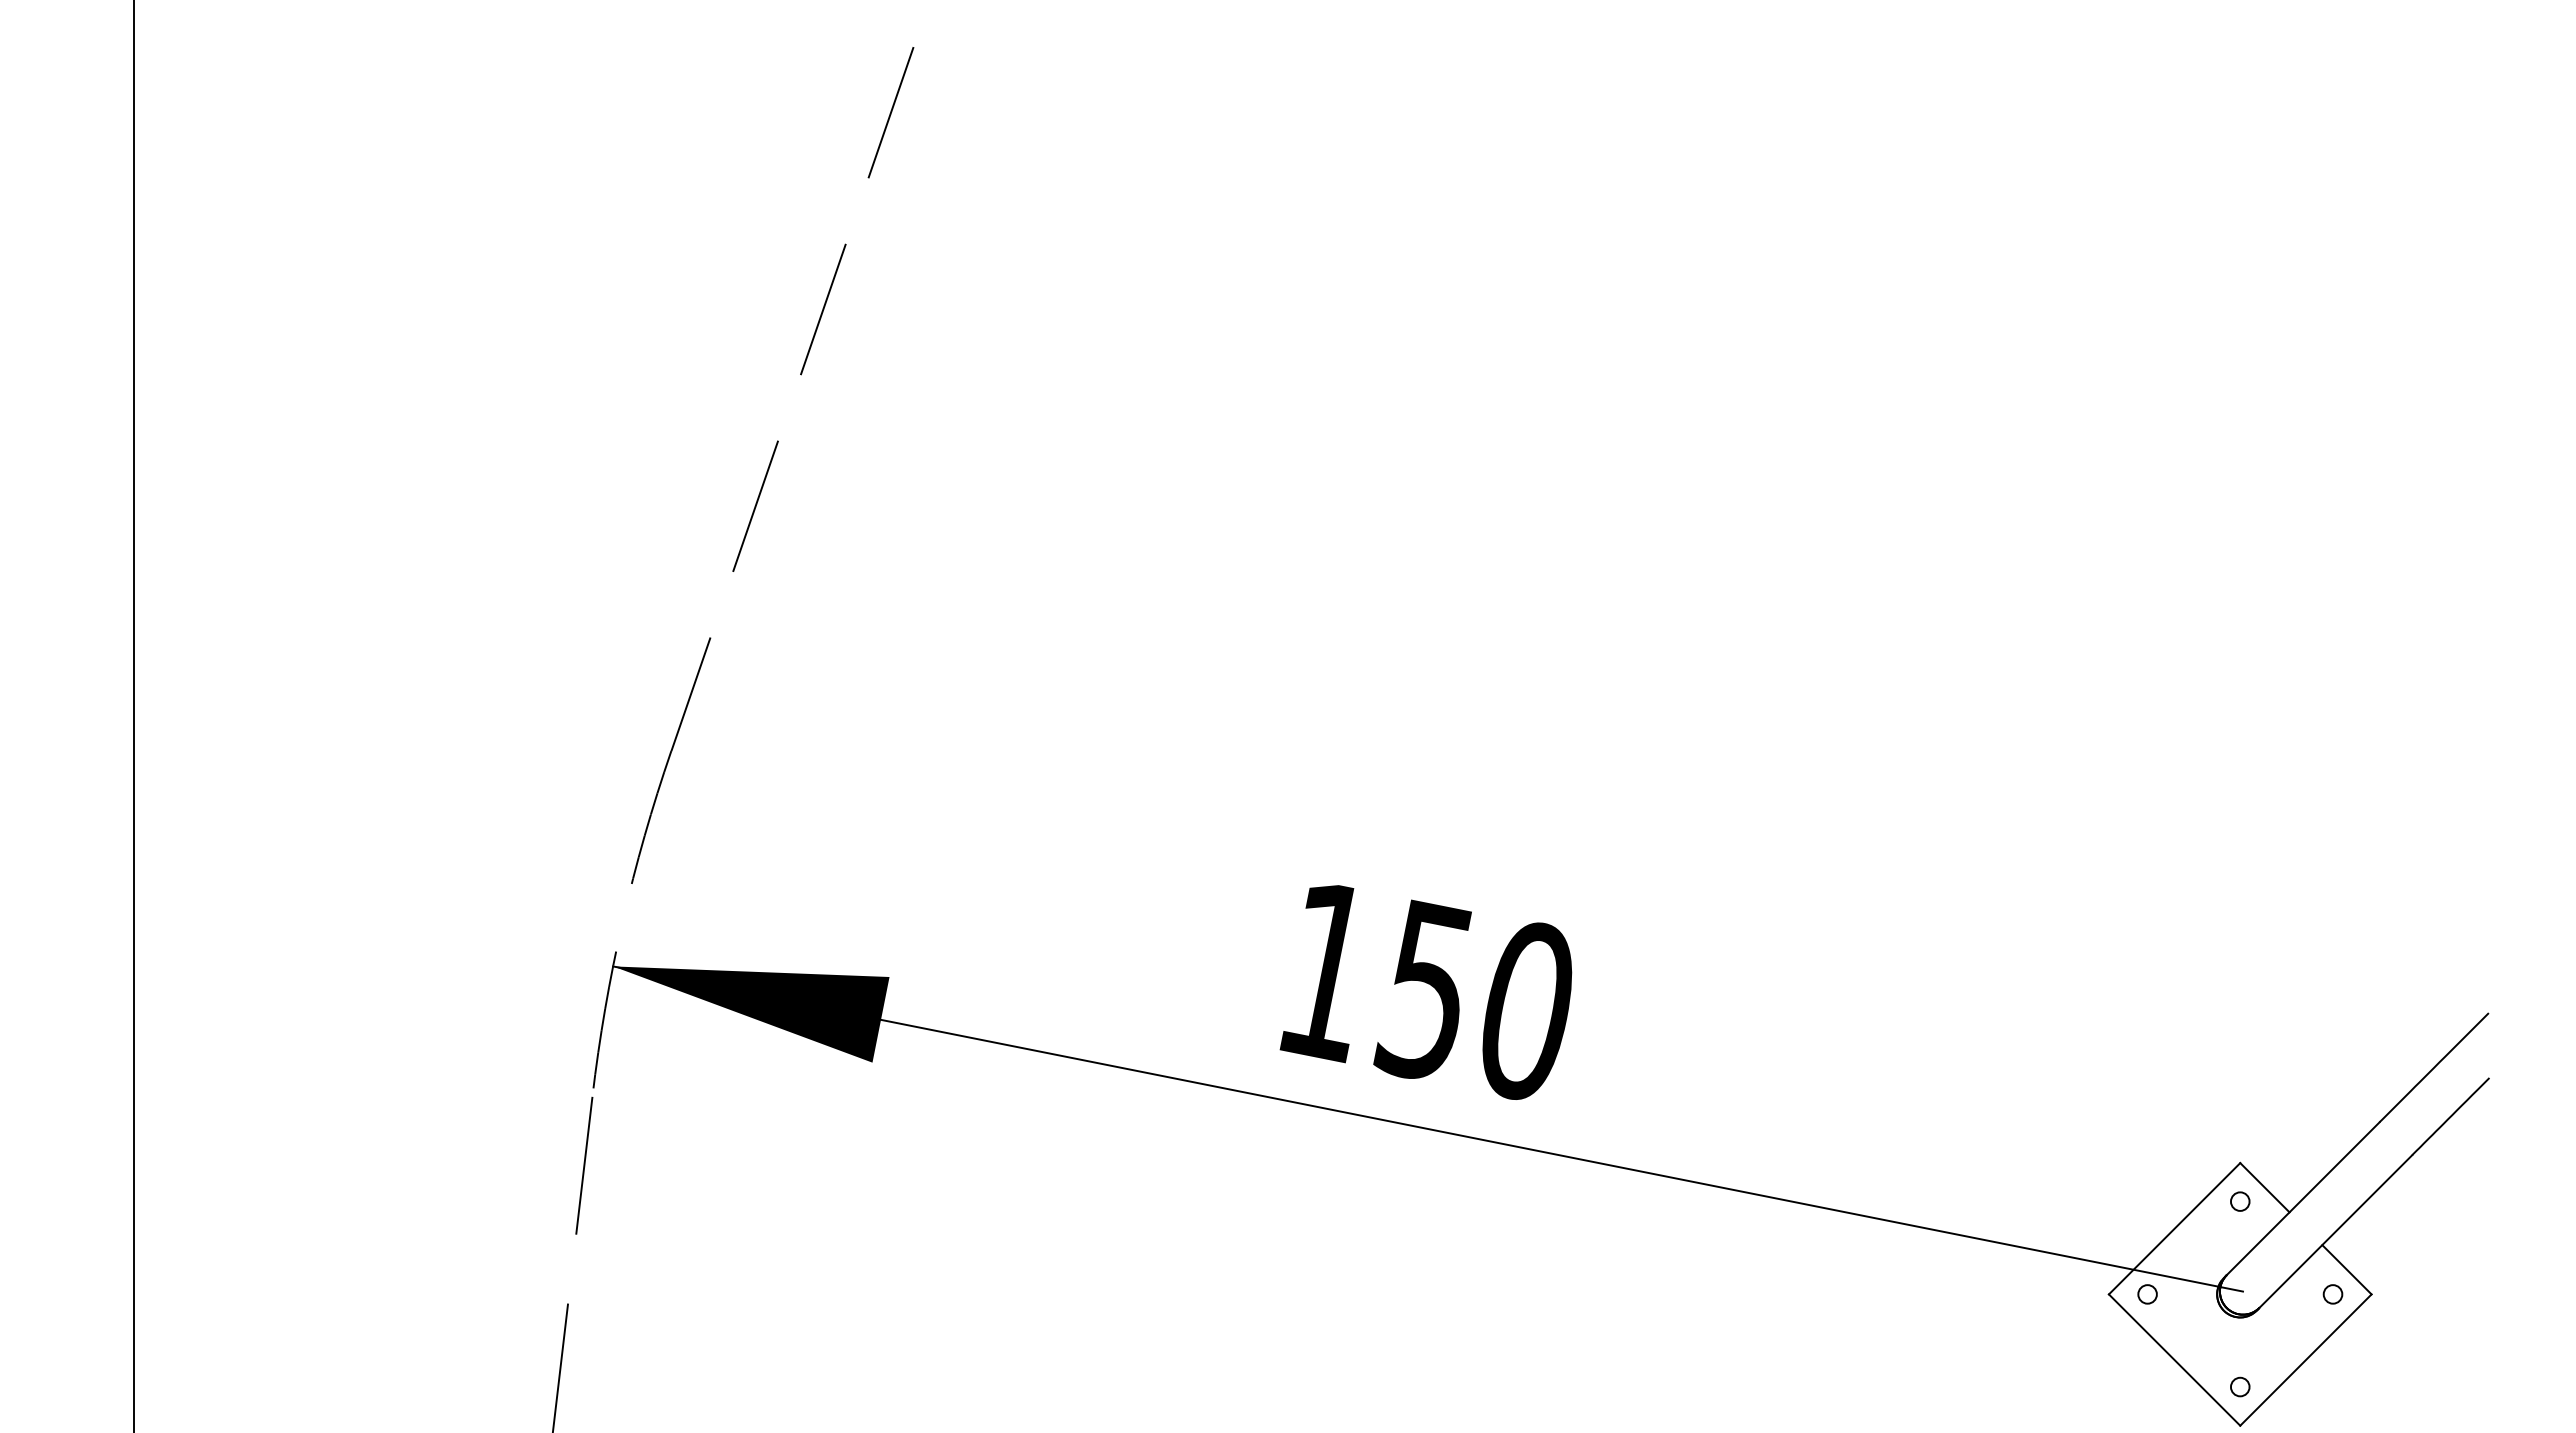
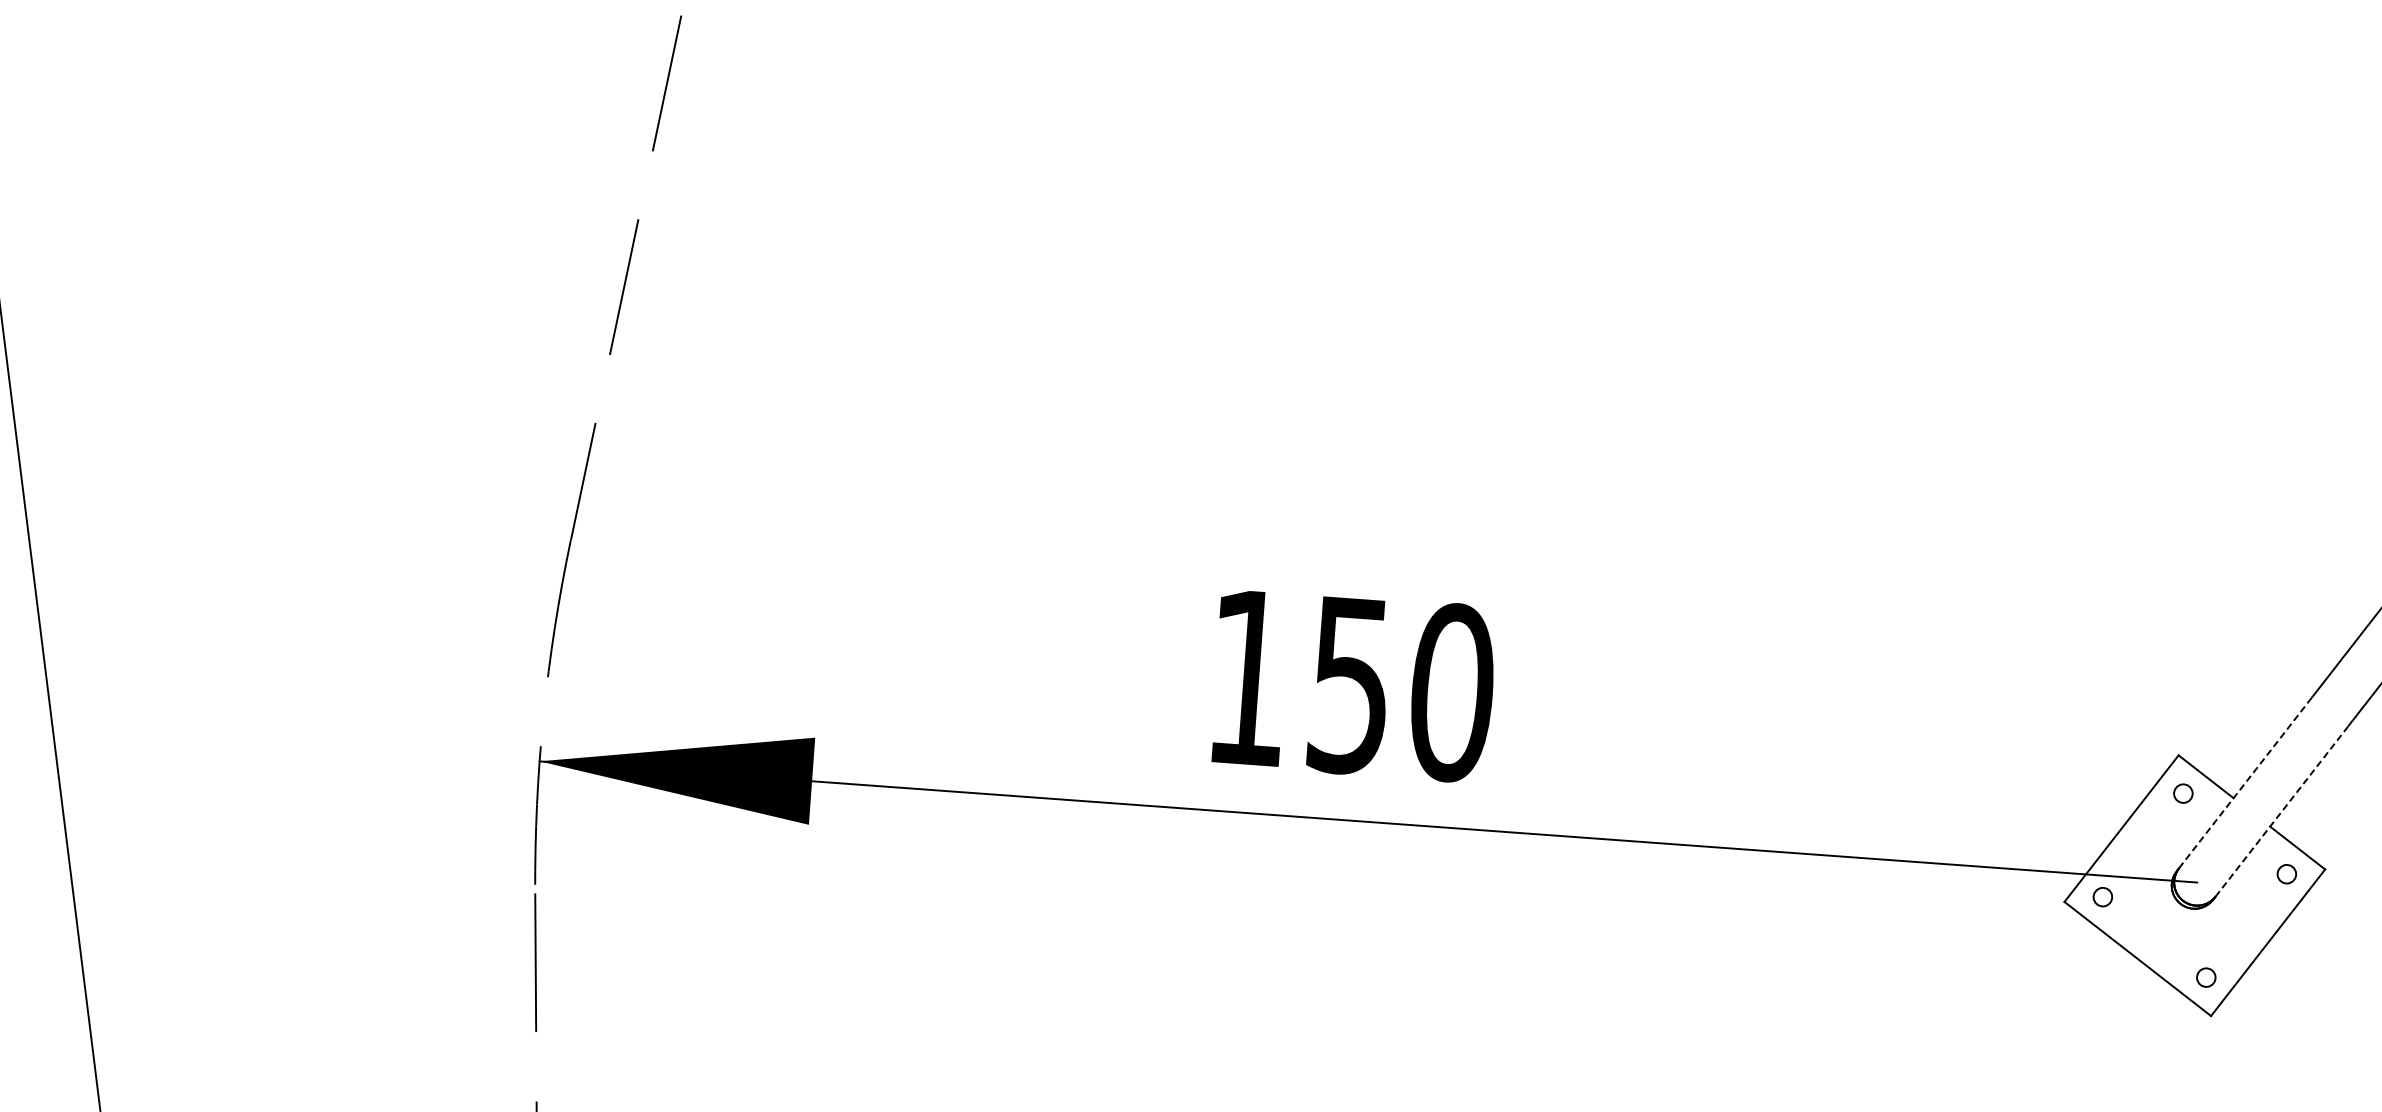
line: (2302, 1199) -> (2244, 783), solid -> dashed
line: (2336, 1231) -> (2282, 811), solid -> dashed

